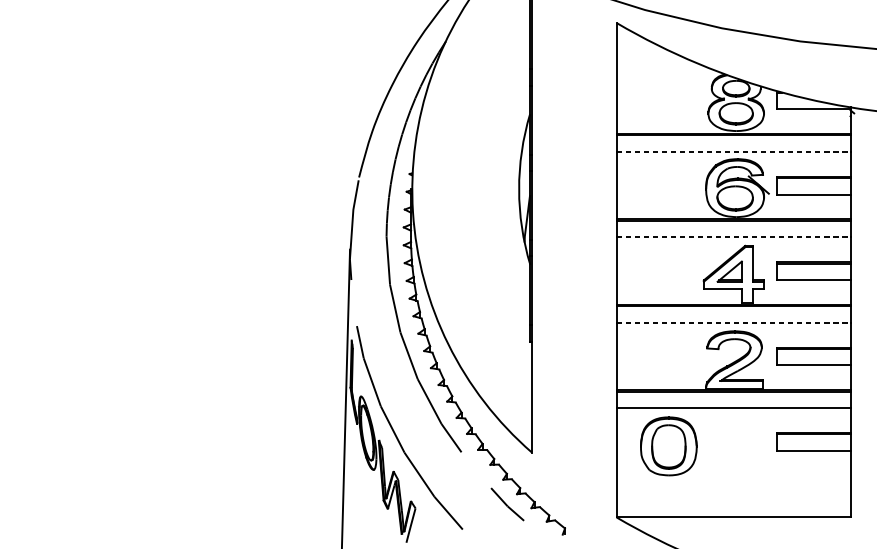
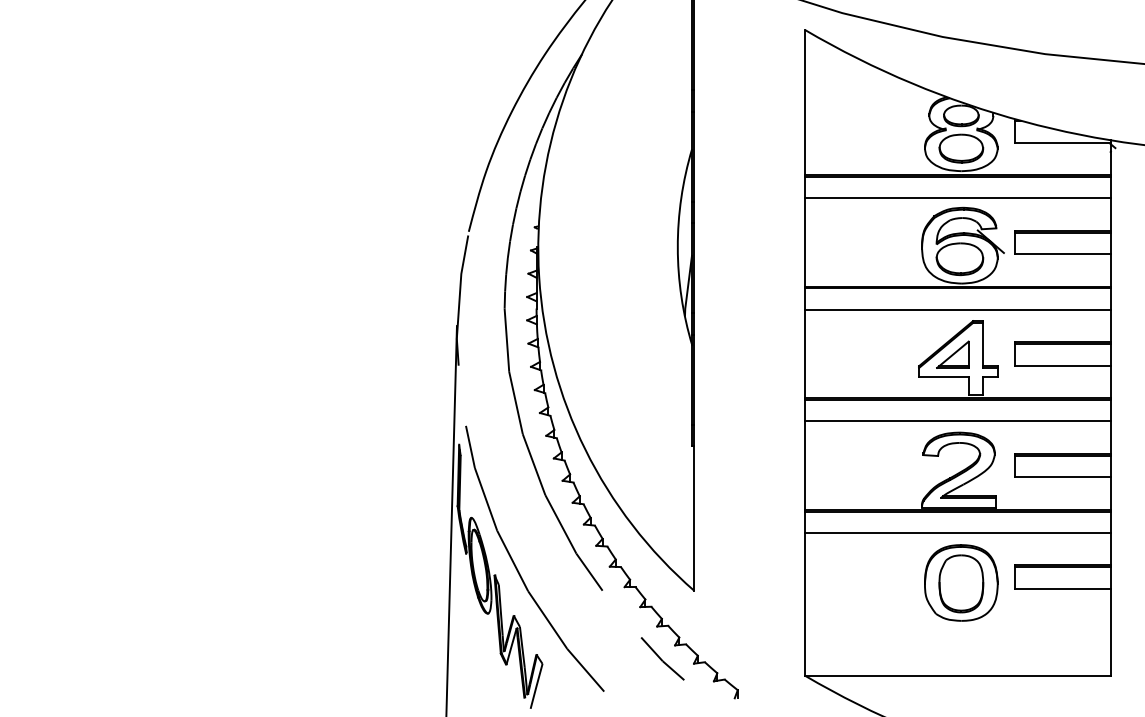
line: (733, 151) -> (957, 198), dashed -> solid
line: (733, 236) -> (957, 309), dashed -> solid
line: (733, 322) -> (957, 421), dashed -> solid
part: (668, 446) -> (961, 582), moved

